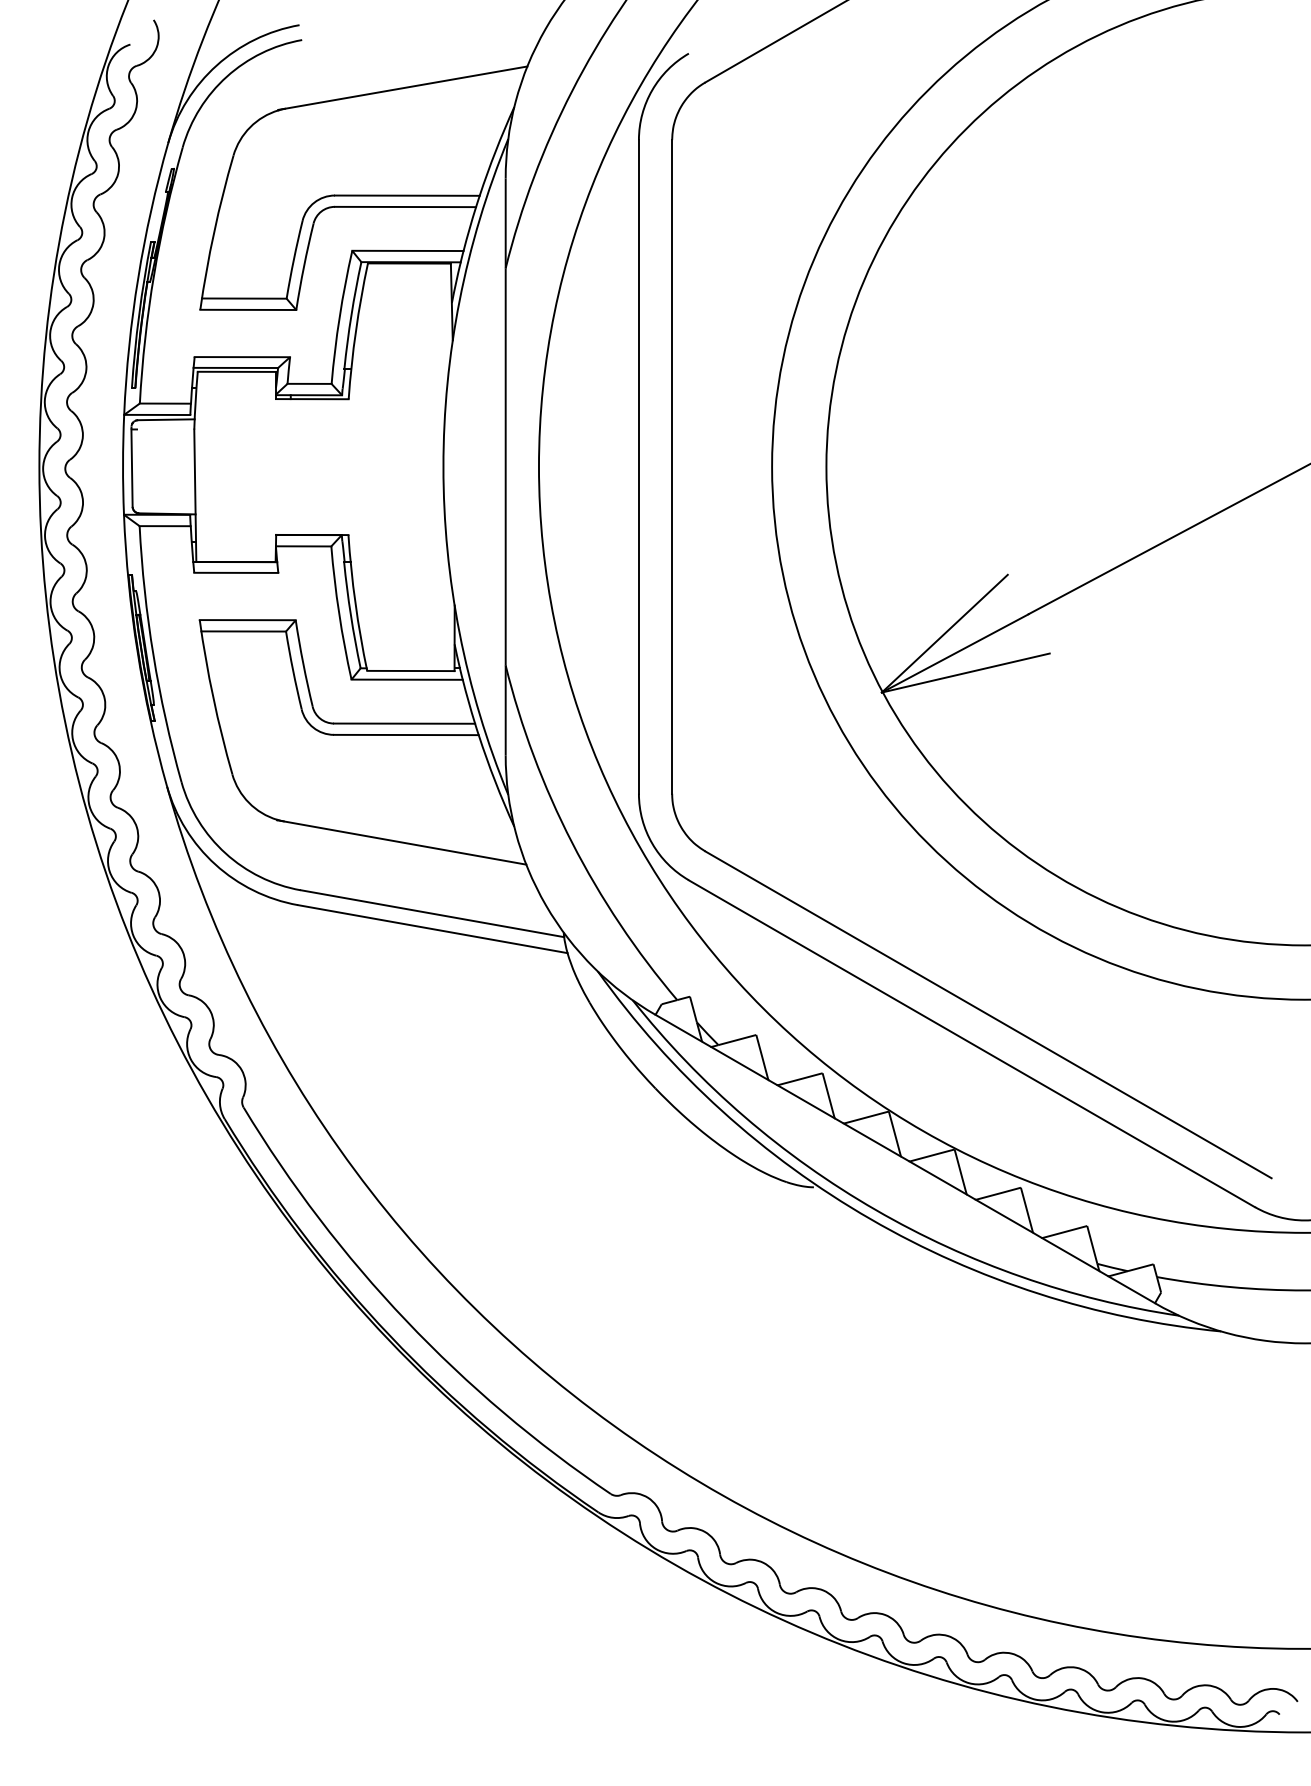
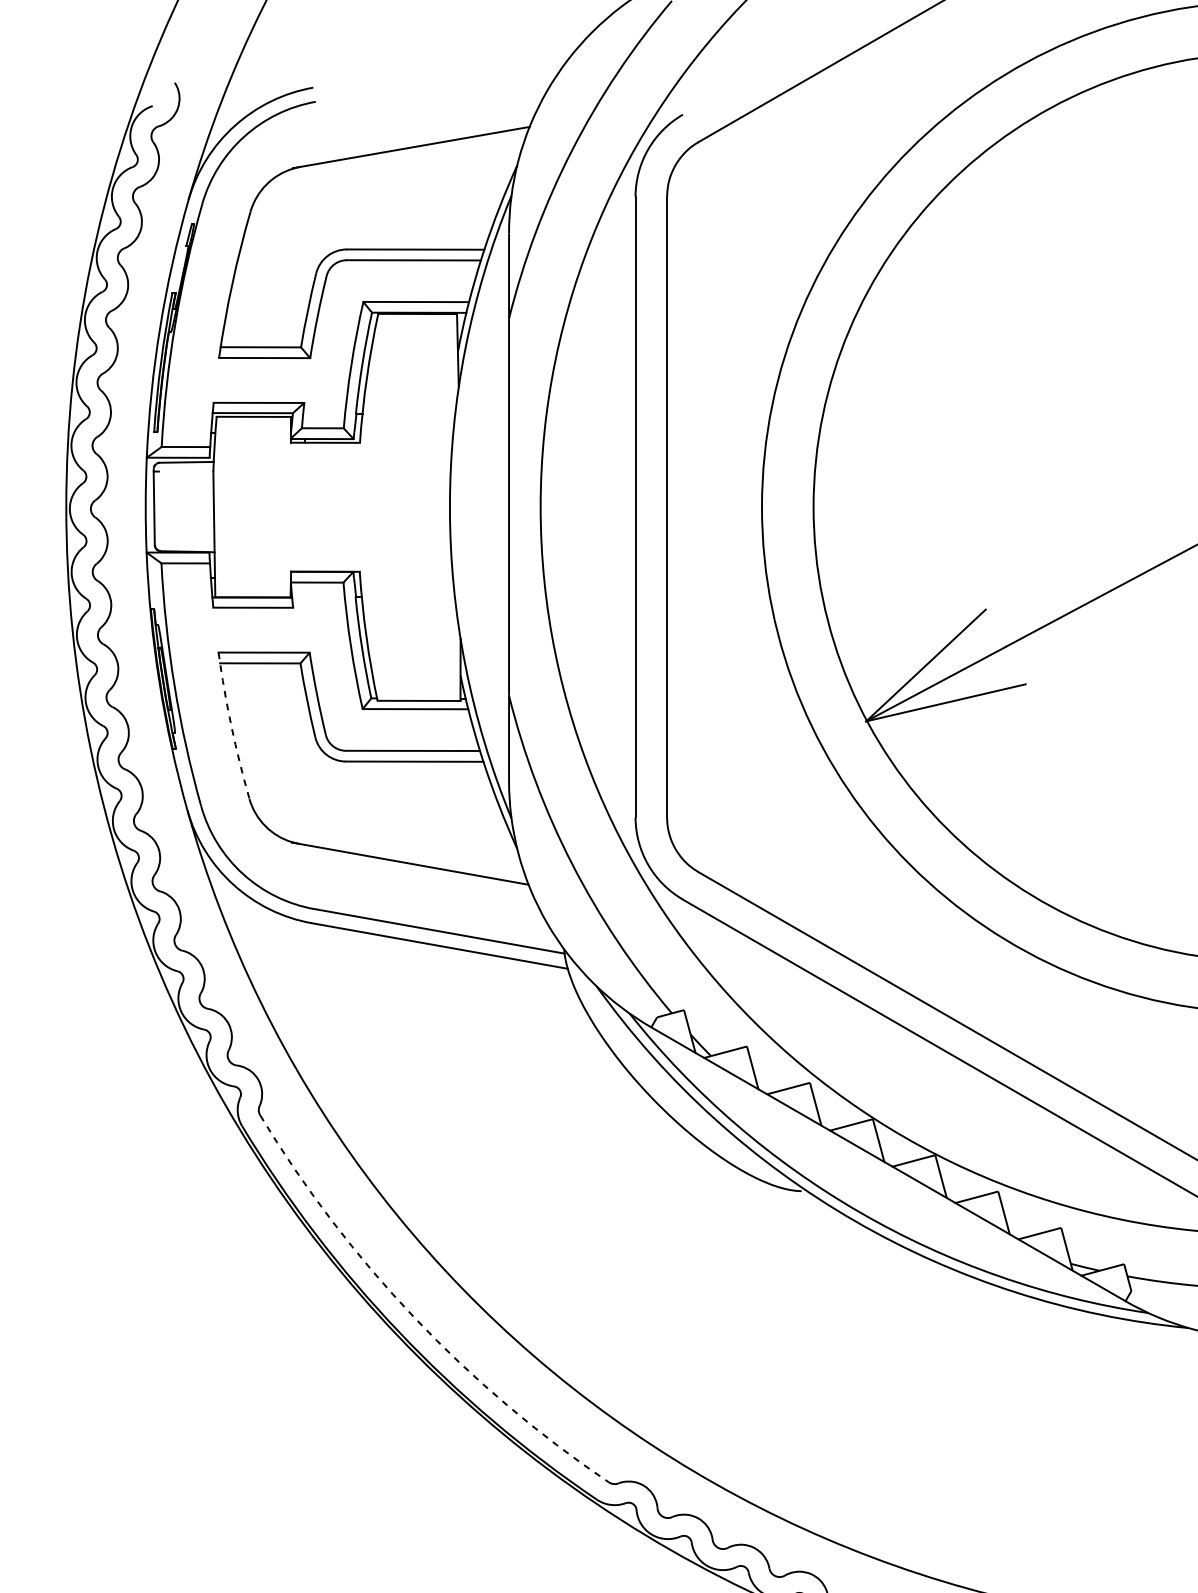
arc: (213, 697) -> (231, 726), solid -> dashed
arc: (406, 1320) -> (414, 1317), solid -> dashed

